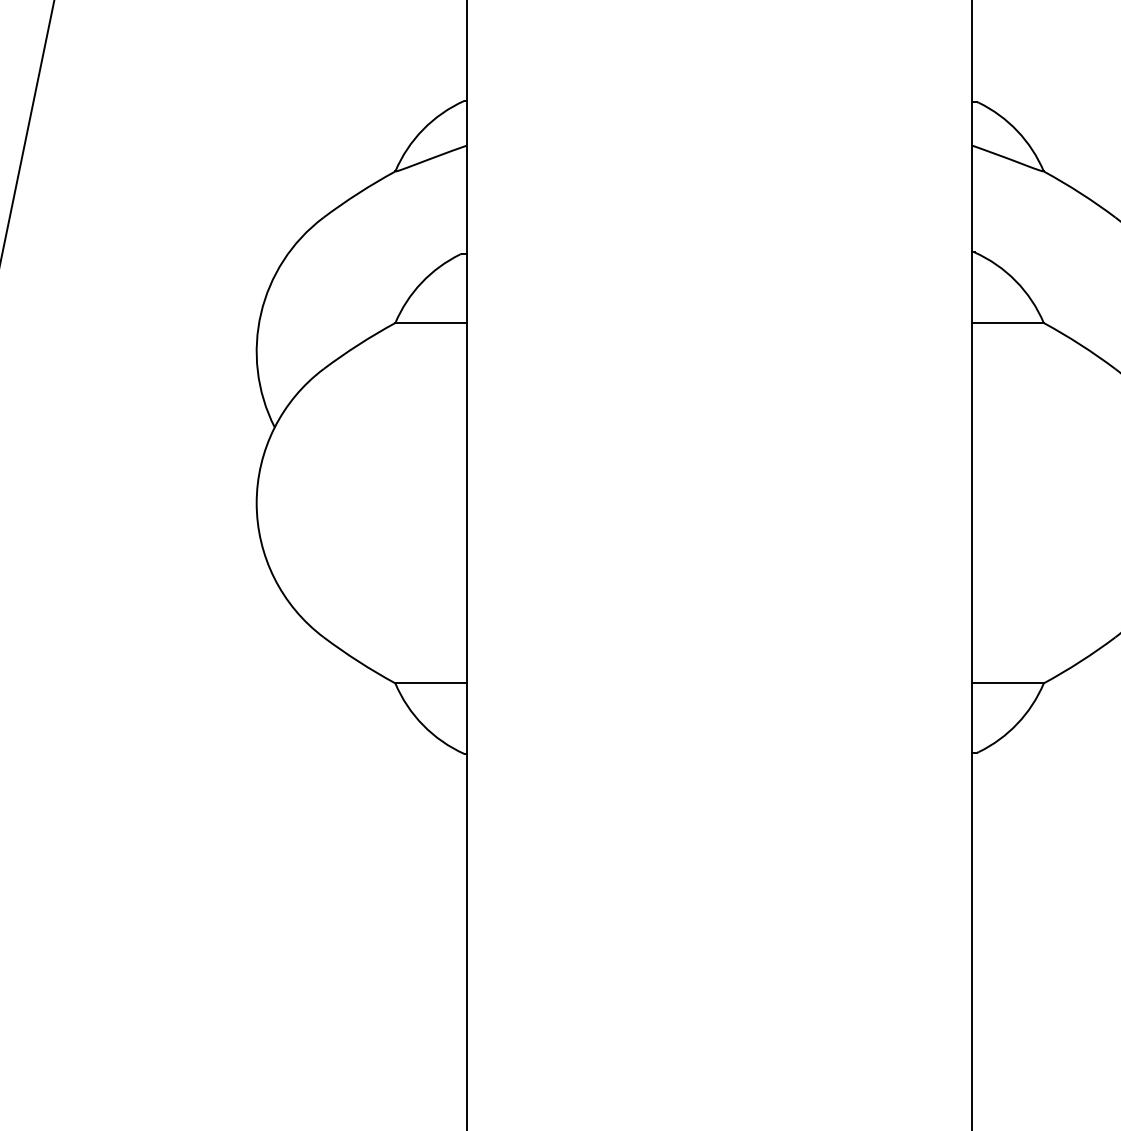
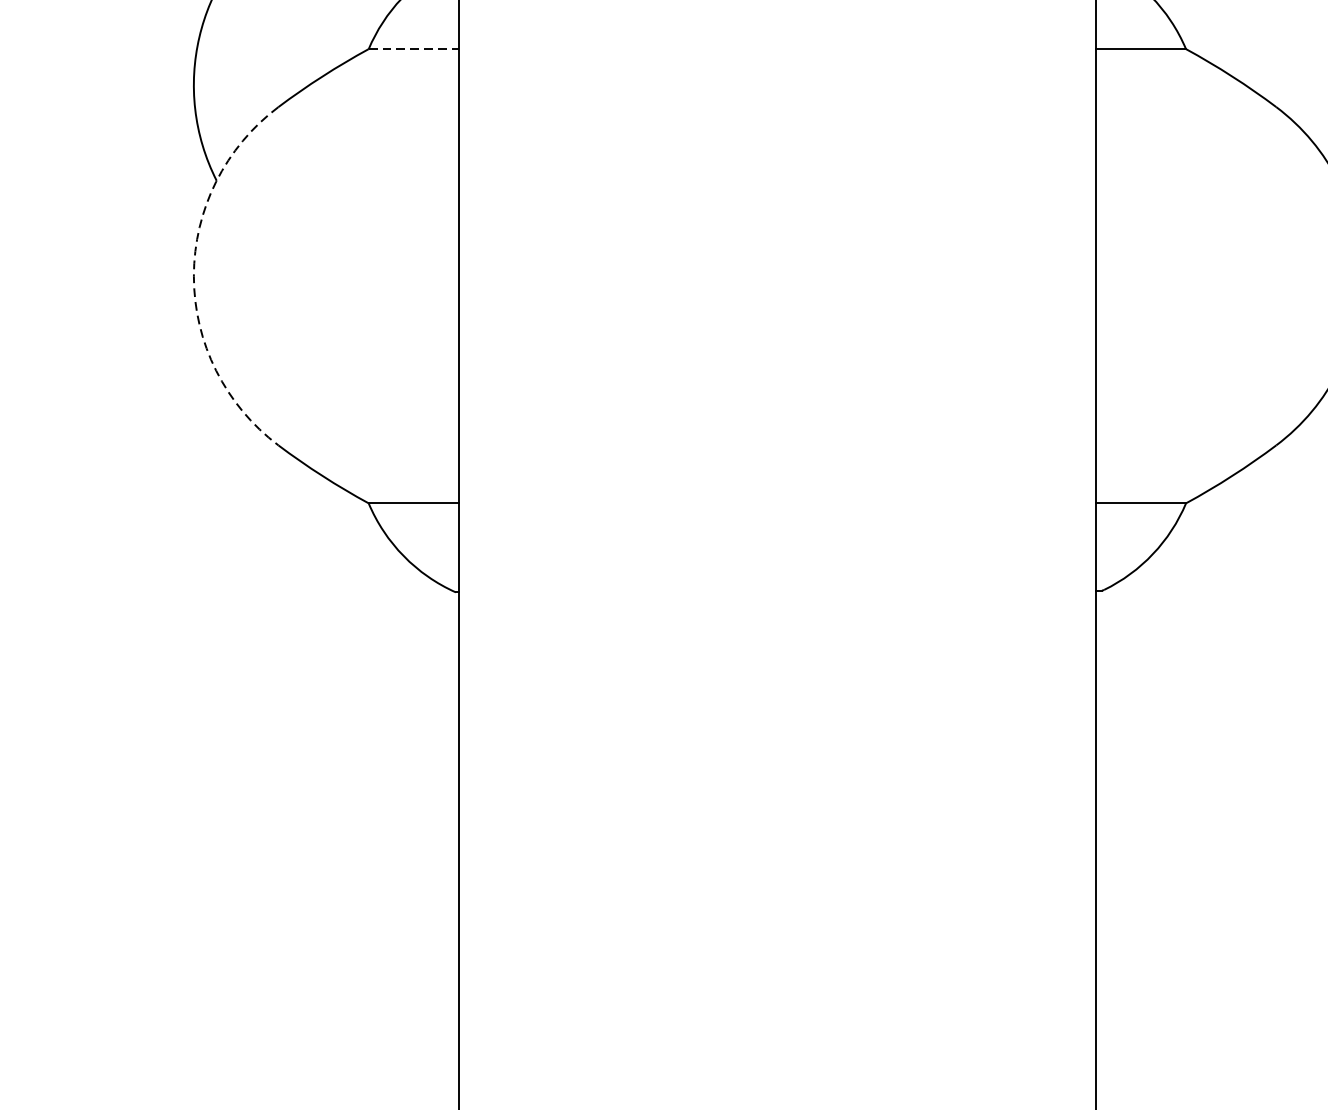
line: (431, 323) -> (414, 49), solid -> dashed
arc: (256, 503) -> (193, 276), solid -> dashed

